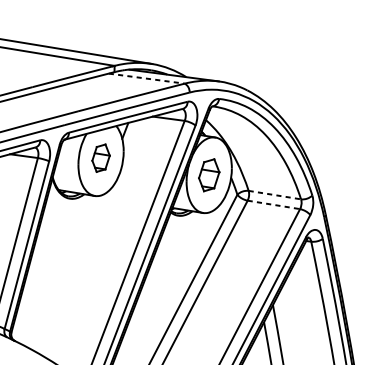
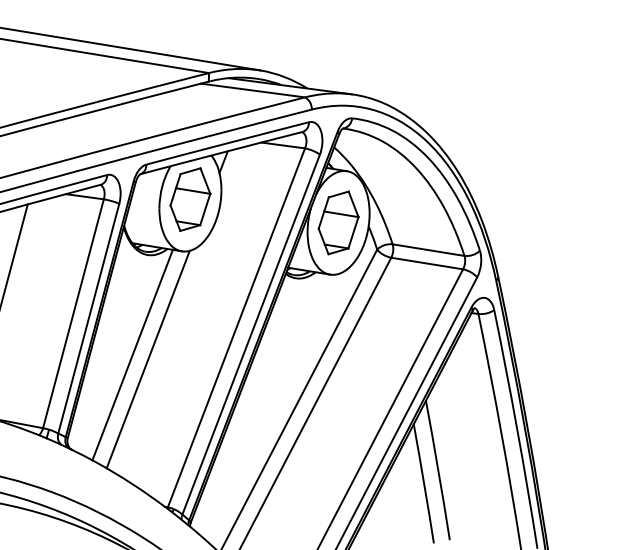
line: (147, 78) -> (253, 90), dashed -> solid
part: (101, 158) -> (190, 199), size x1.67
part: (209, 174) -> (338, 222), size x1.43
line: (275, 195) -> (429, 250), dashed -> solid
line: (274, 204) -> (427, 263), dashed -> solid
line: (58, 271) -> (132, 354), added
line: (69, 274) -> (147, 359), added

